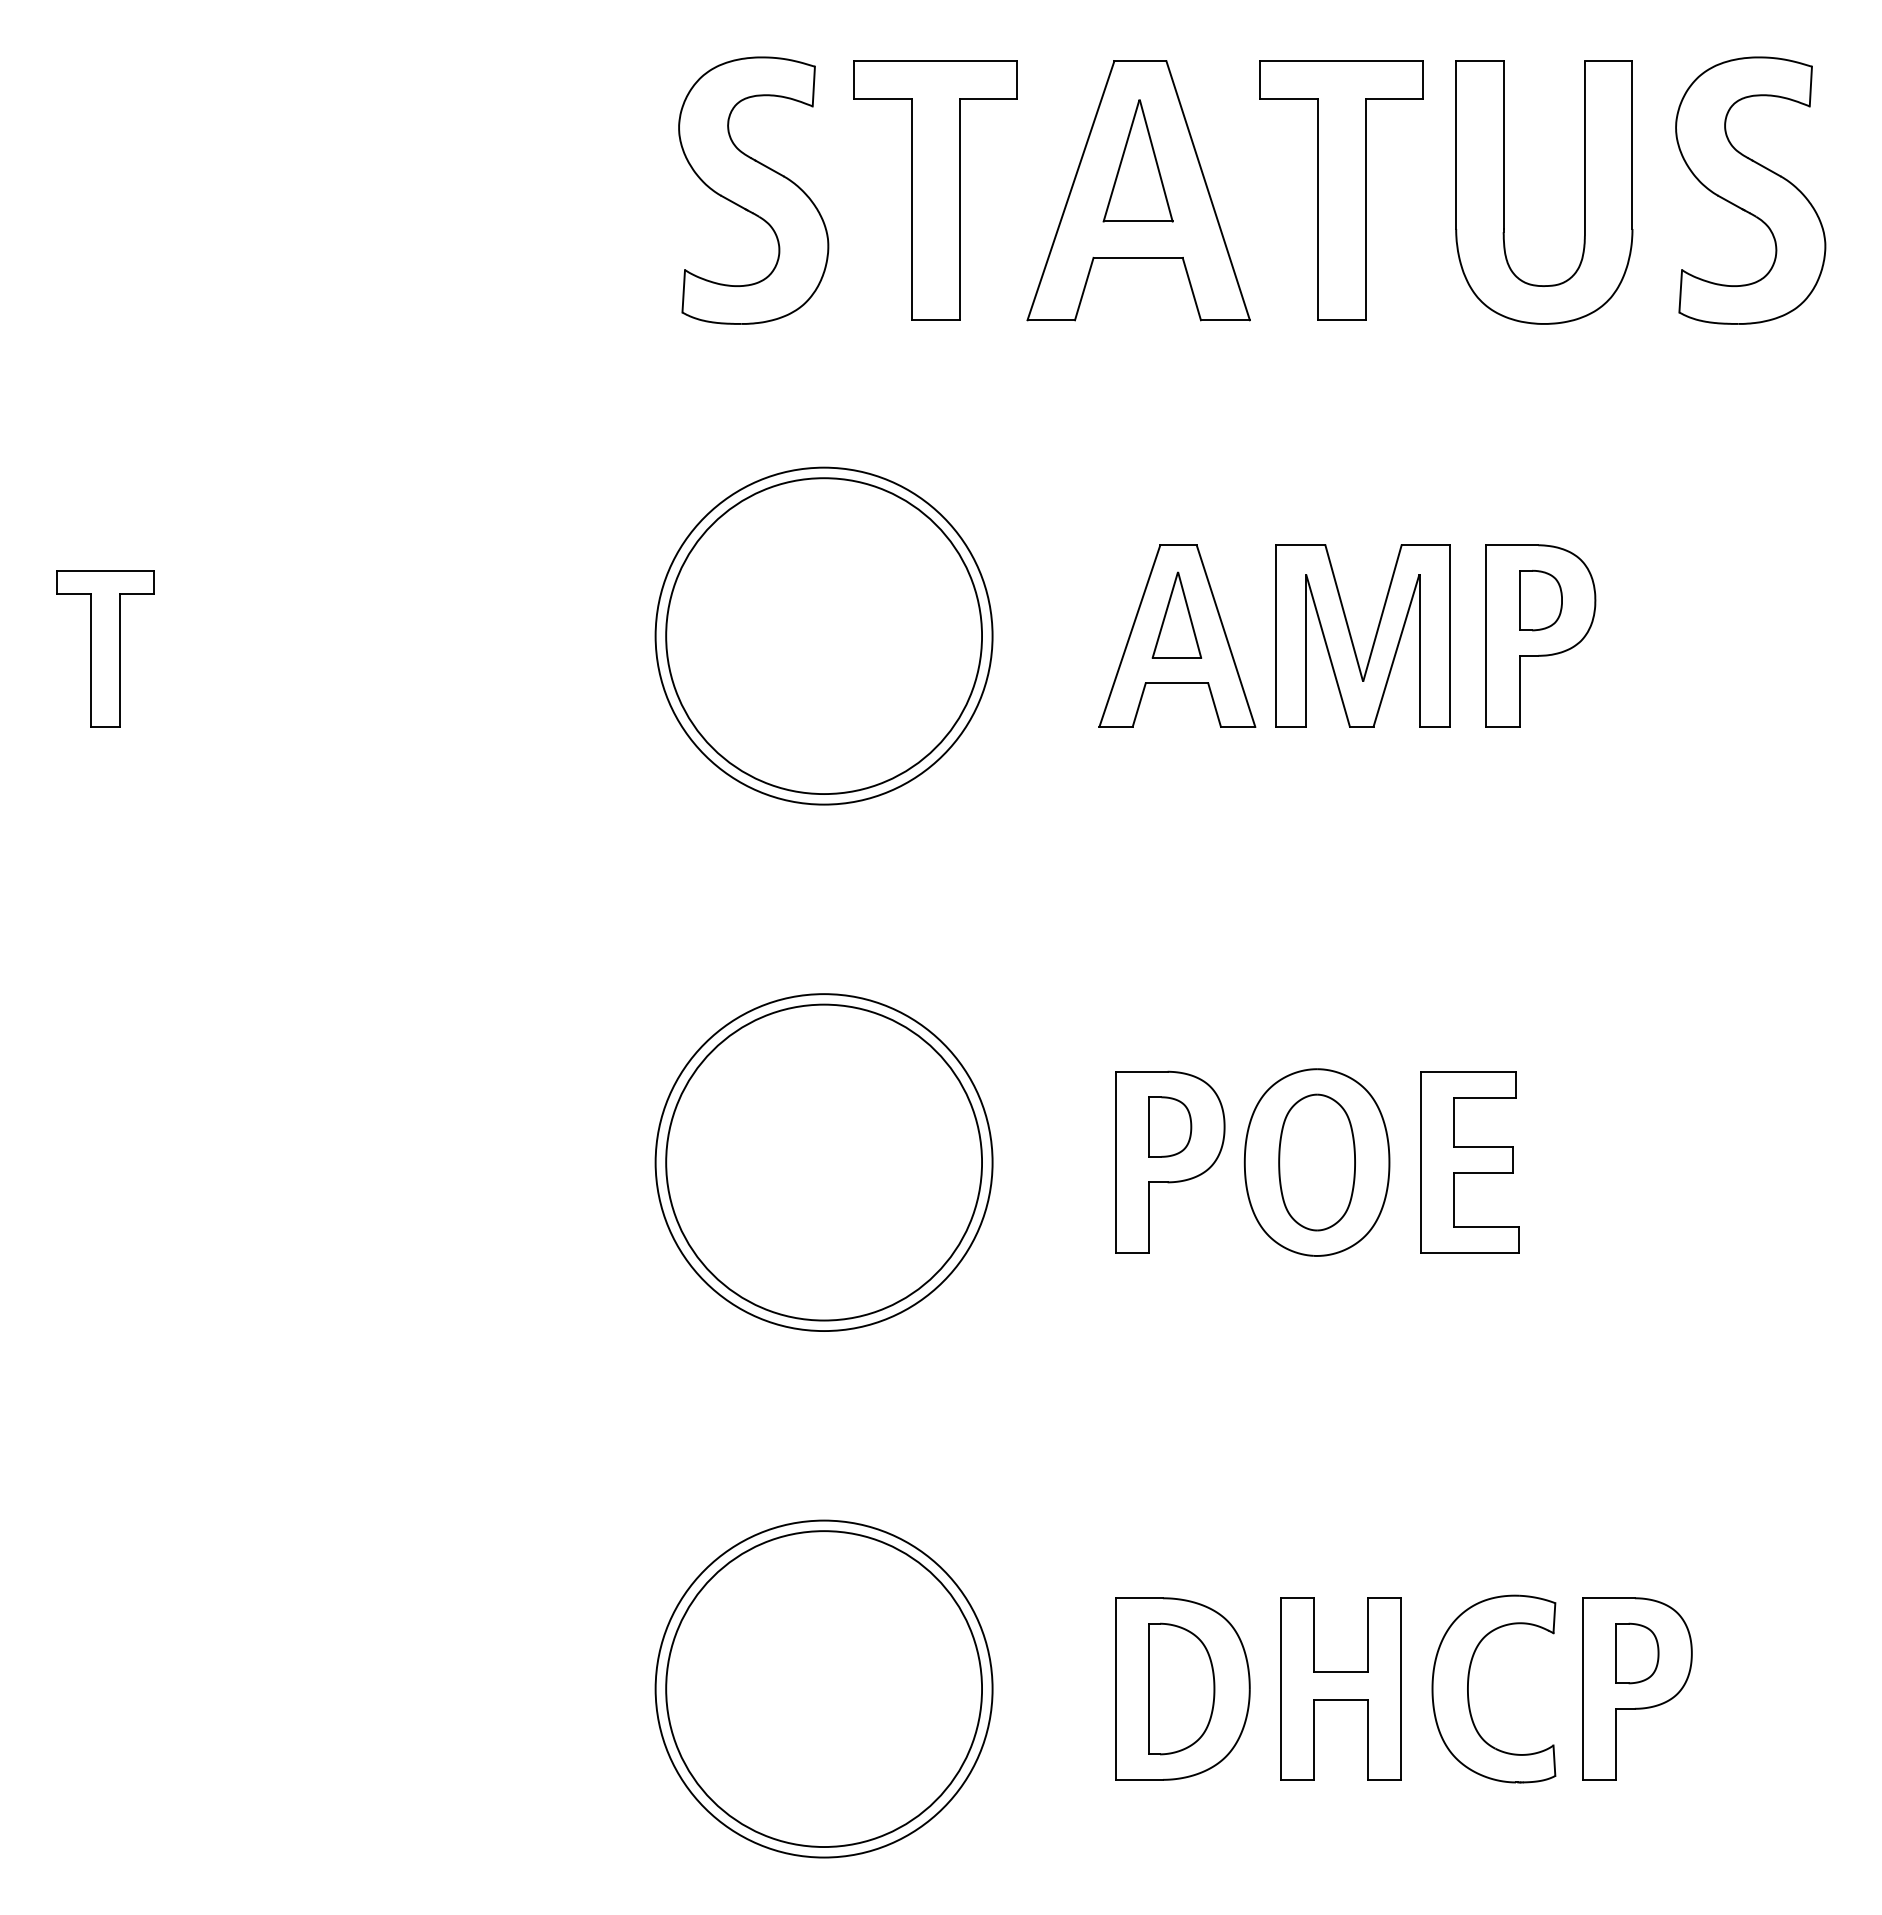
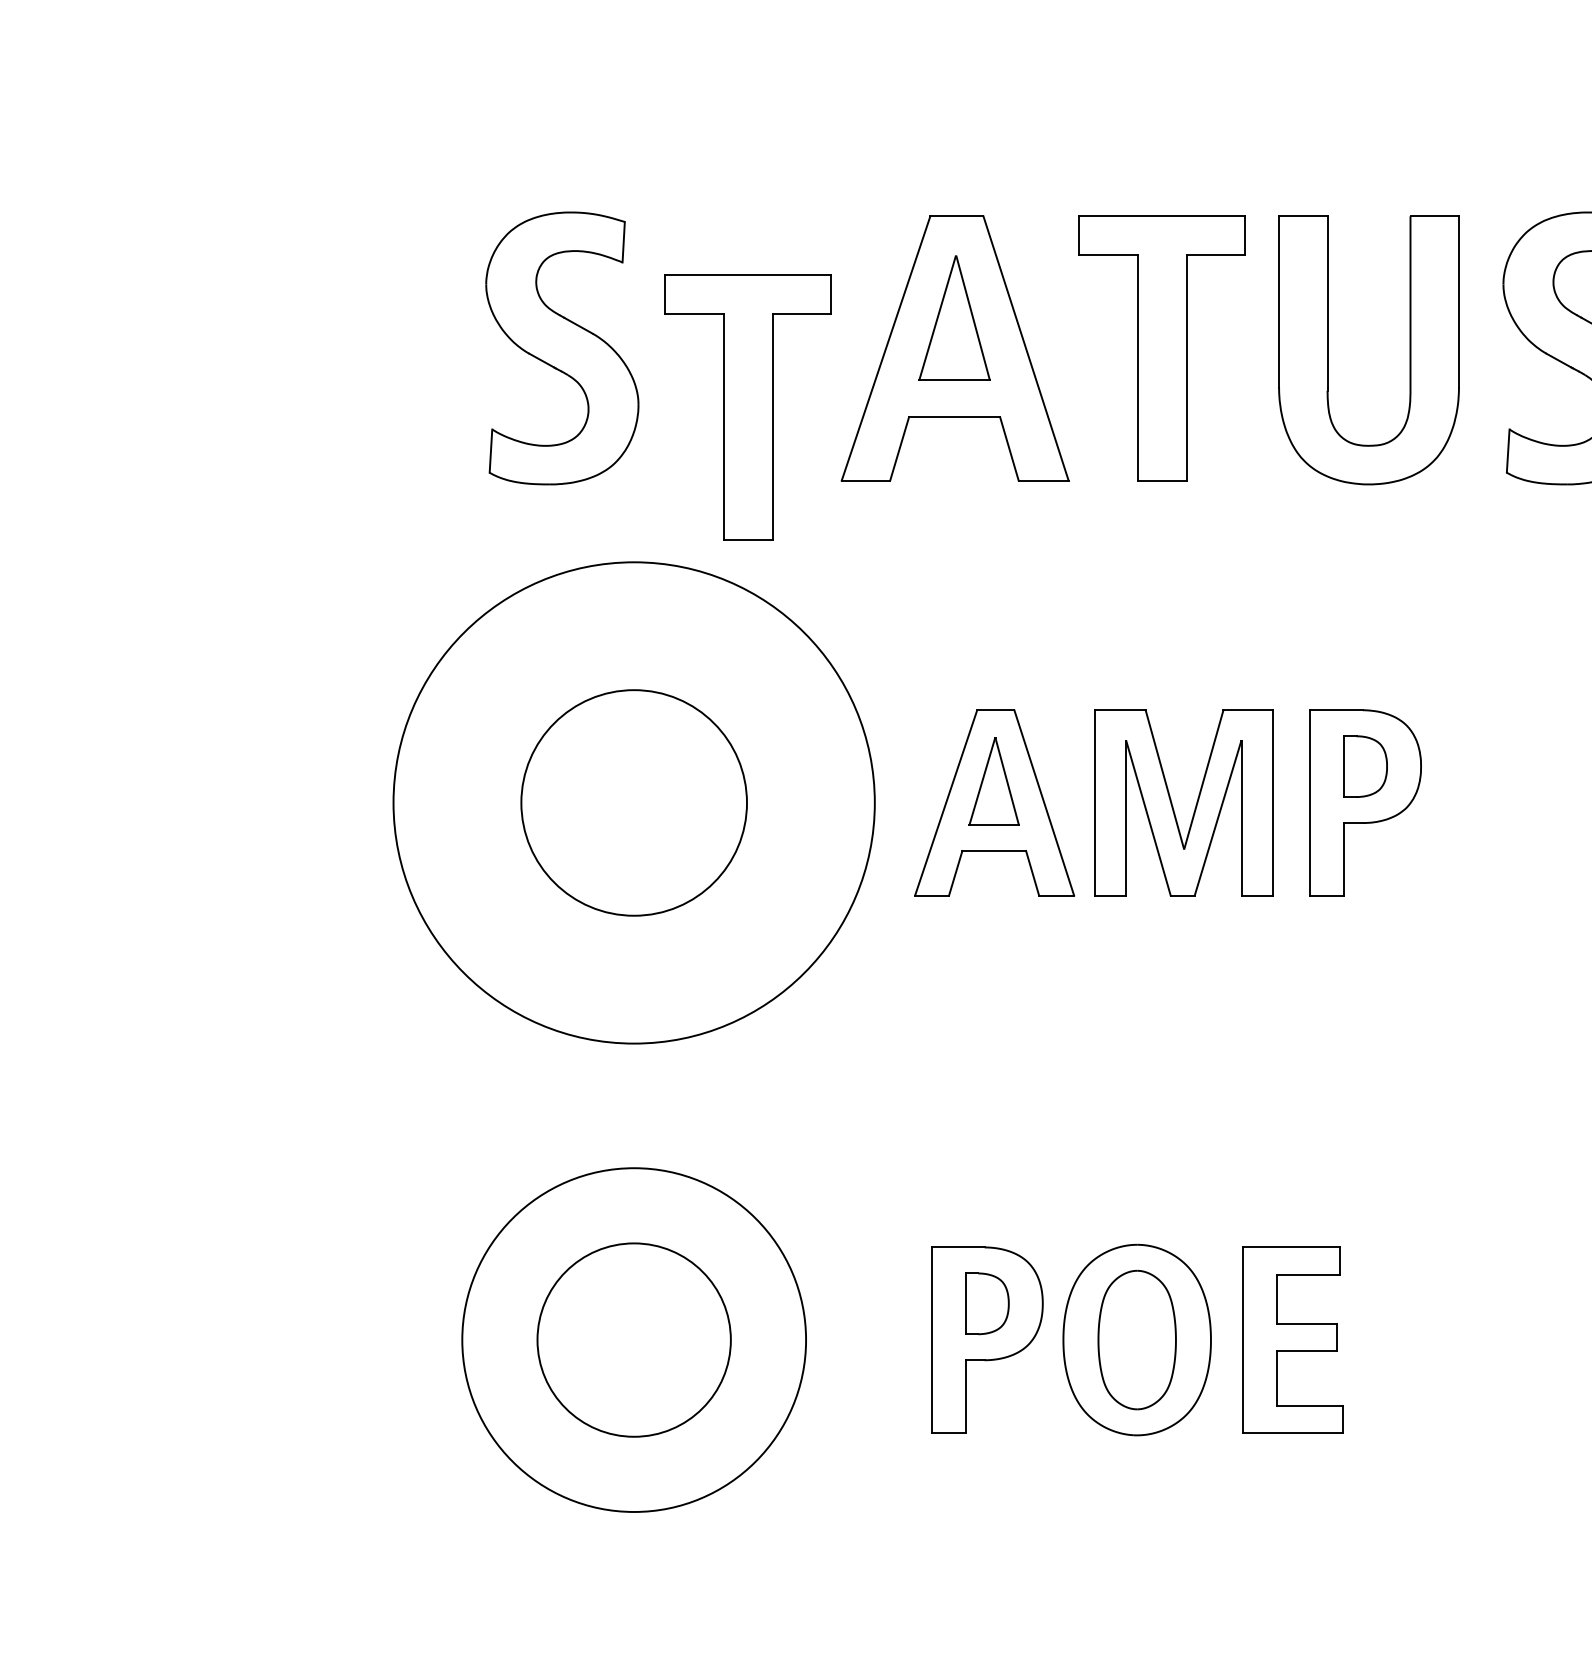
part: (935, 190) -> (747, 407), moved
circle: (823, 635) -> (633, 802), size x1.4
circle: (824, 636) -> (634, 803), size x0.7
circle: (824, 1162) -> (634, 1339), size x0.6

